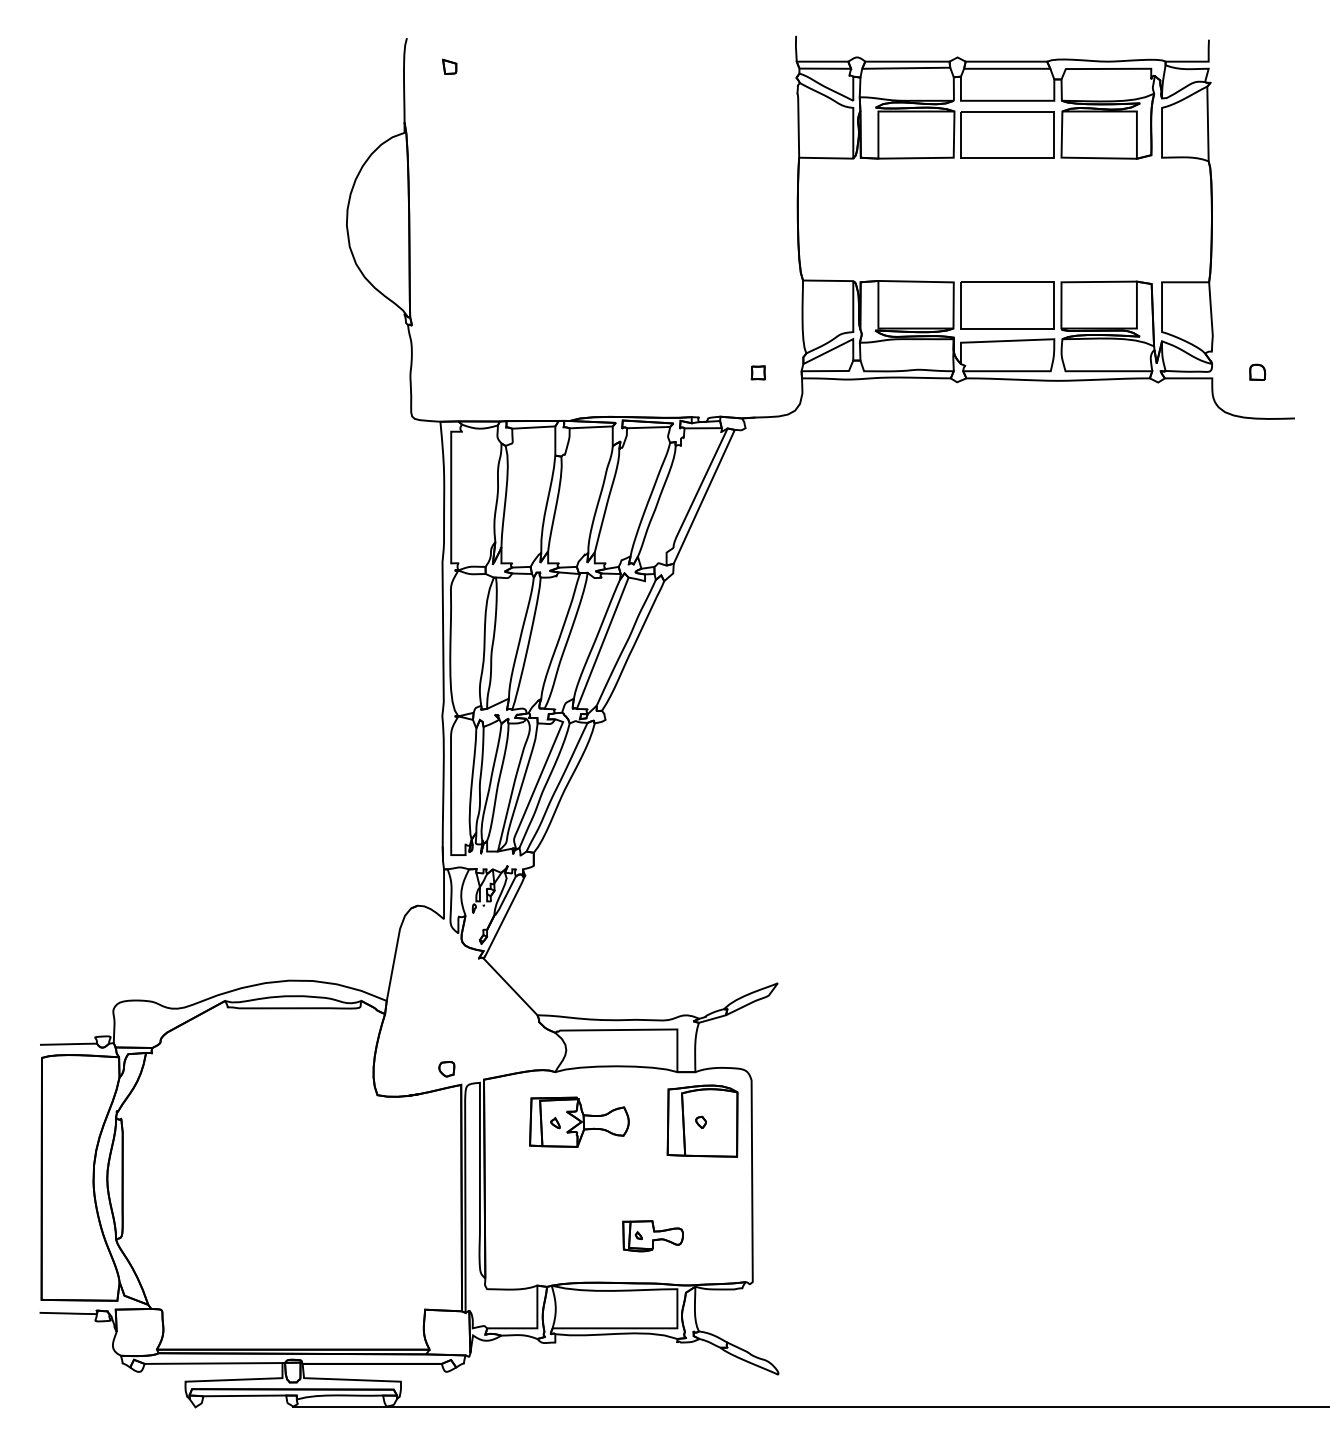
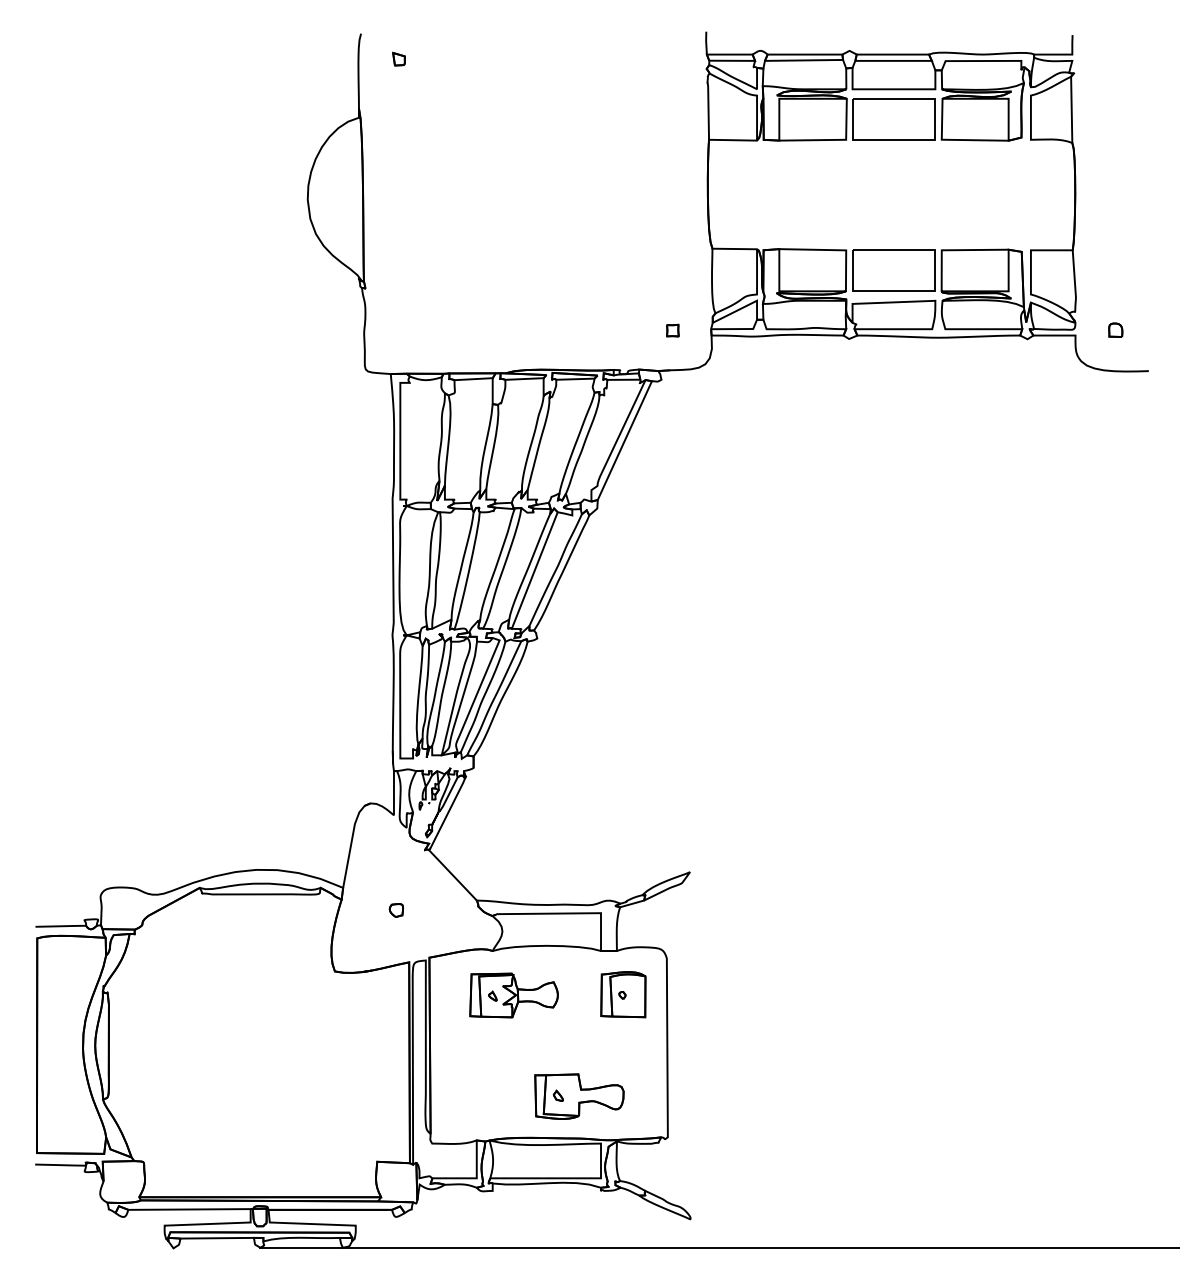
part: (445, 1069) -> (395, 910), moved
part: (702, 1121) -> (623, 994), size x0.71
part: (653, 1236) -> (579, 1096), size x1.67

